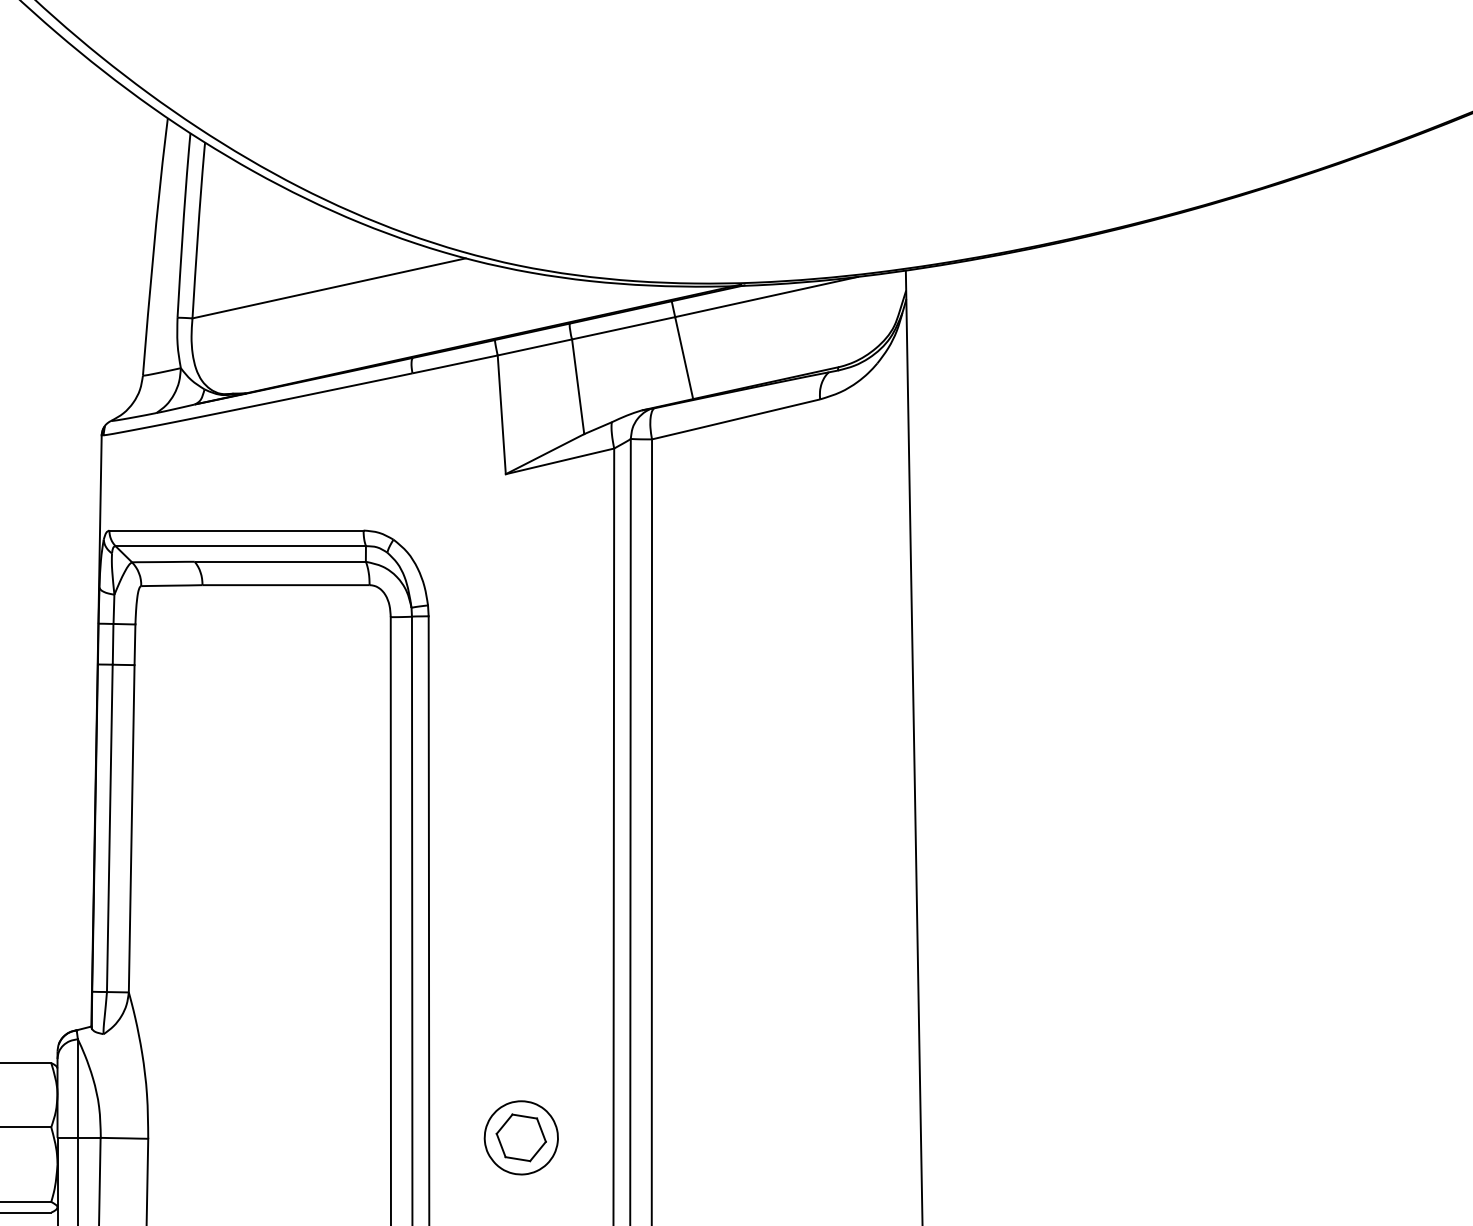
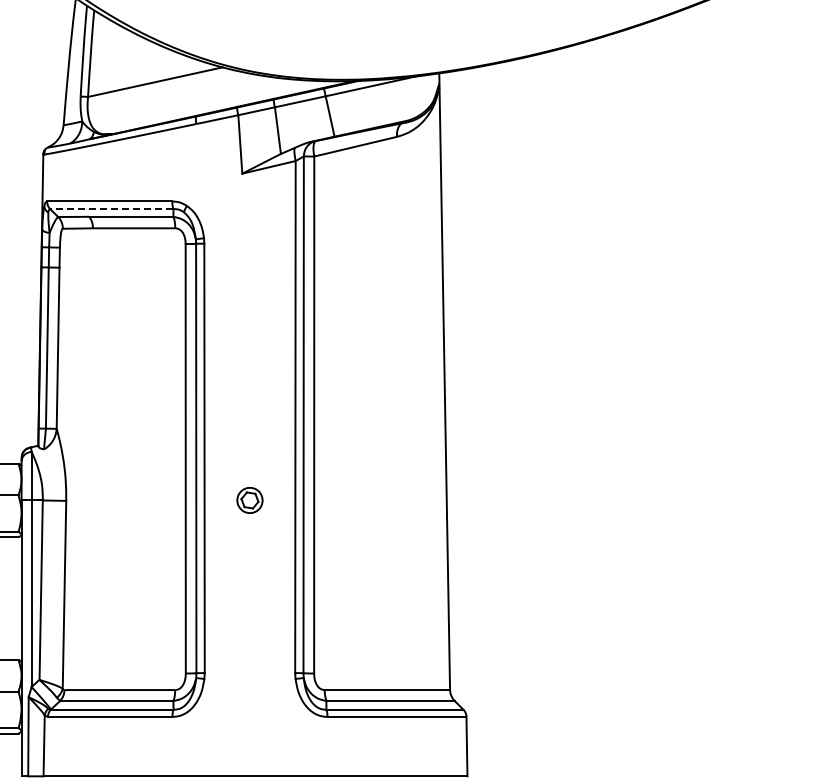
line: (240, 546) -> (111, 209), solid -> dashed
part: (520, 1137) -> (249, 500), size x0.7

